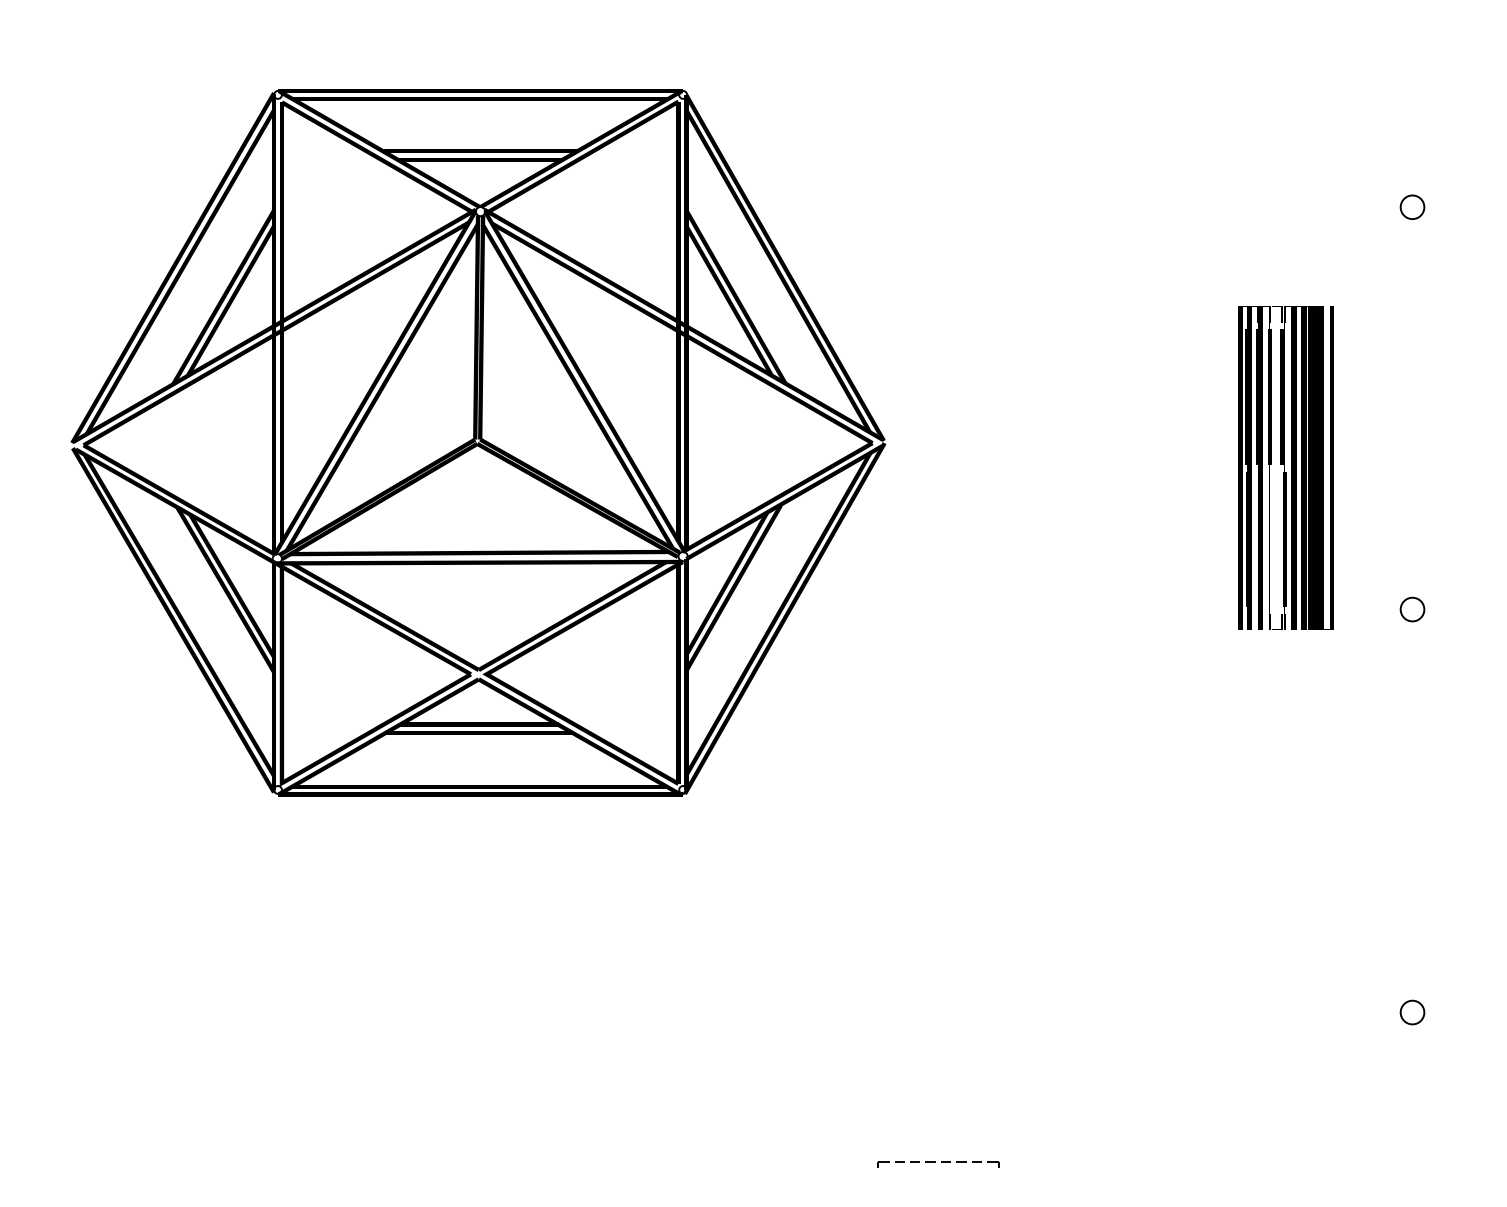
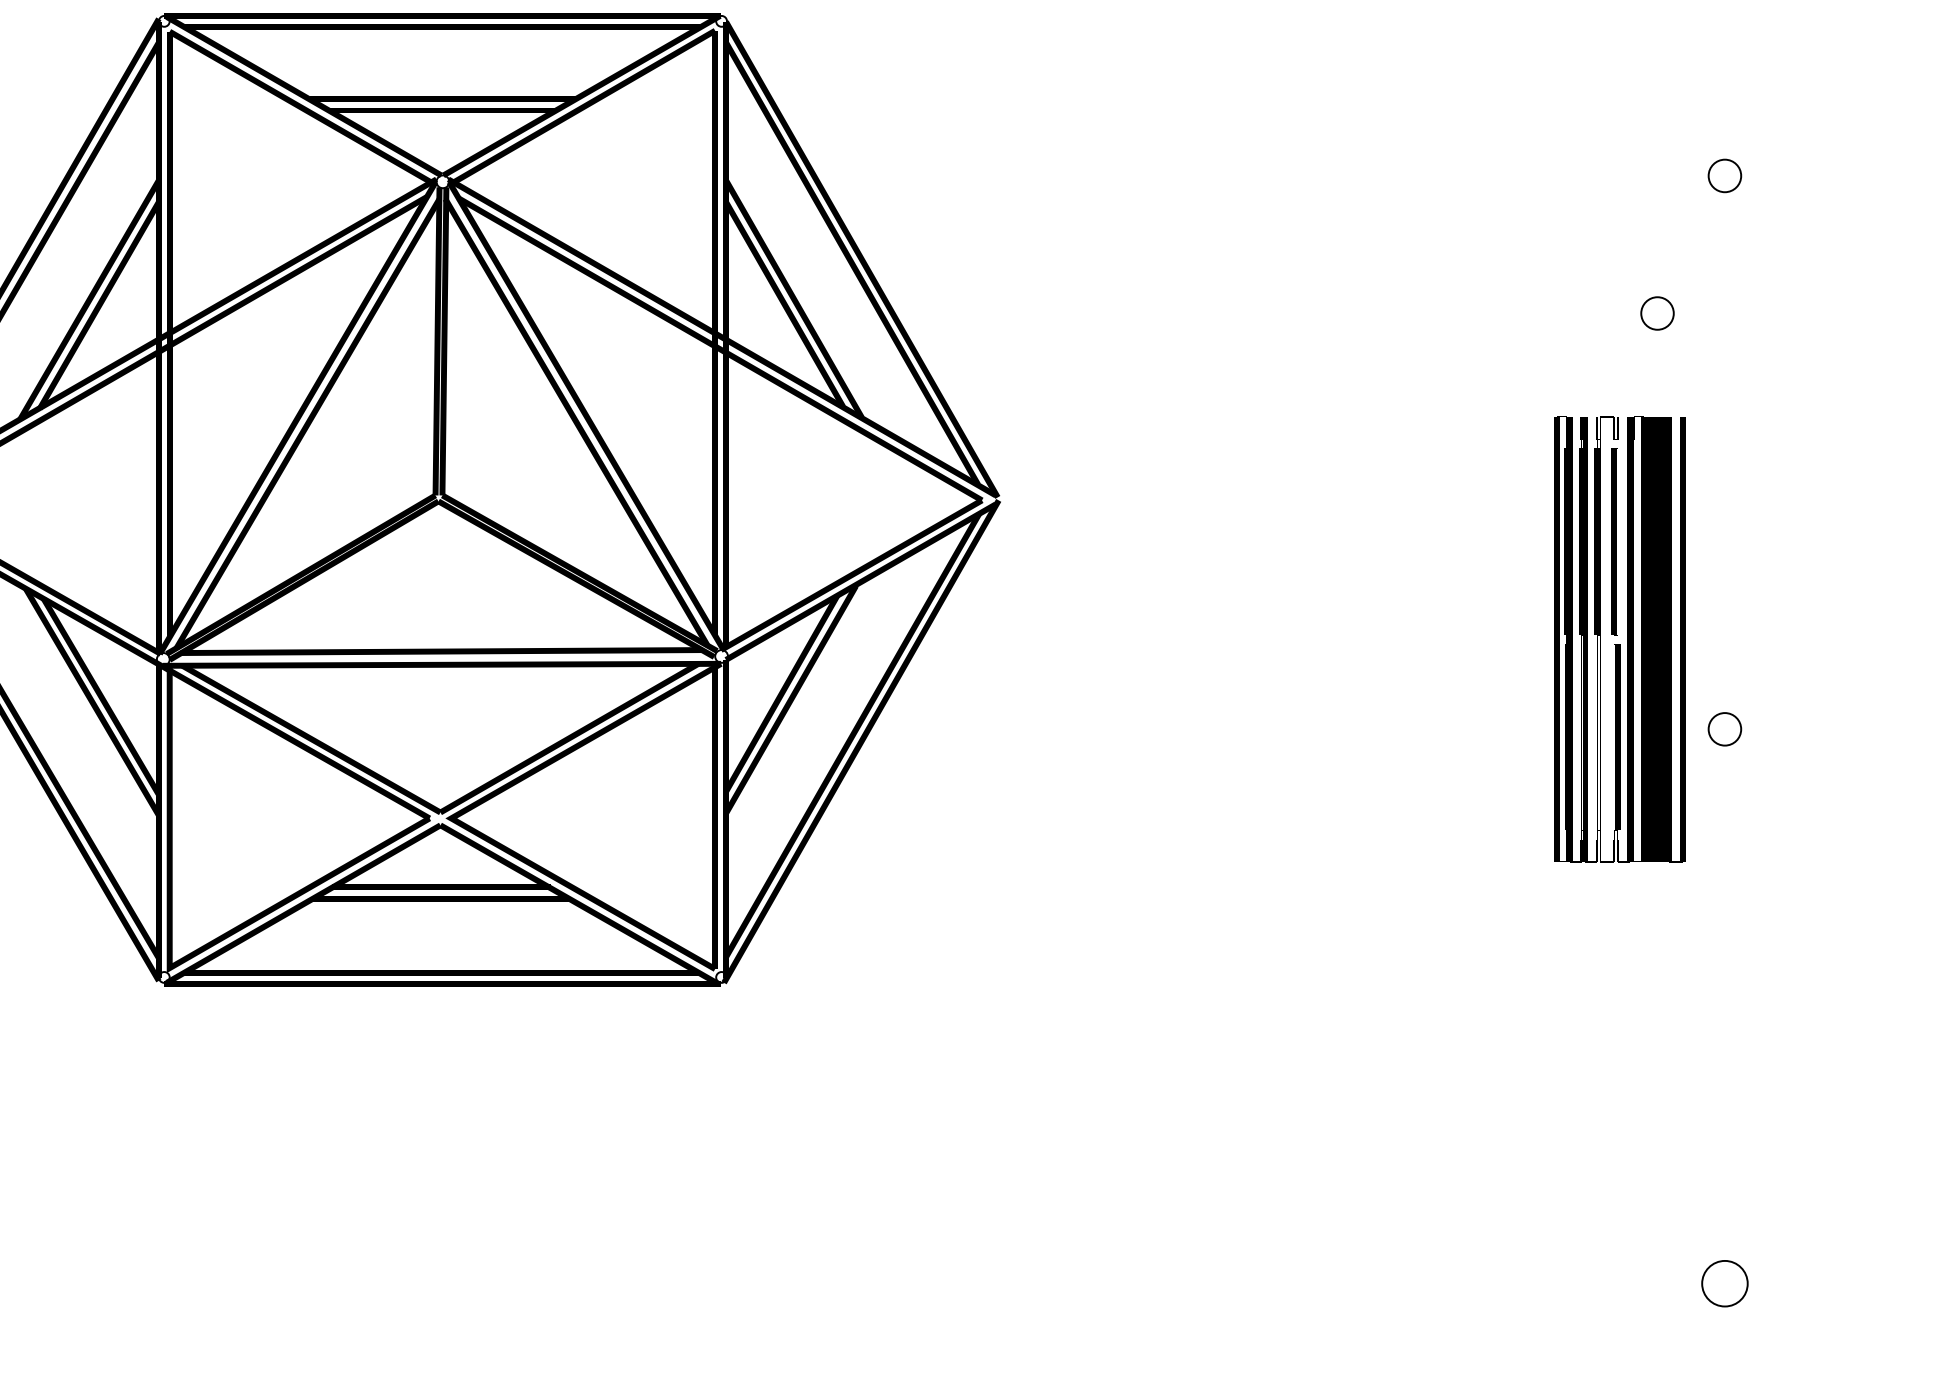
circle: (1363, 306) -> (1657, 312), added
part: (1285, 467) -> (1618, 638), moved
circle: (1412, 1012) -> (1724, 1283), size x1.4

